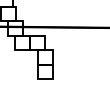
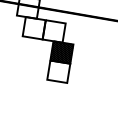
hatch: (45, 57) -> (61, 52), added

